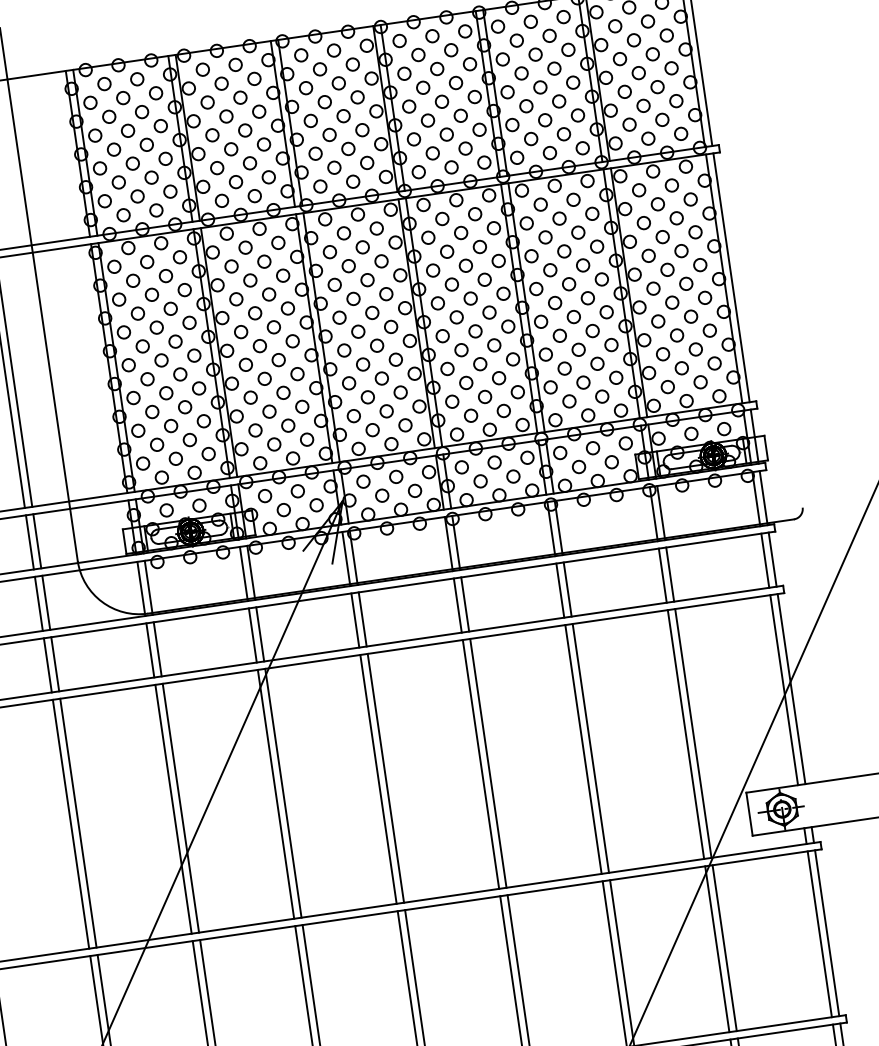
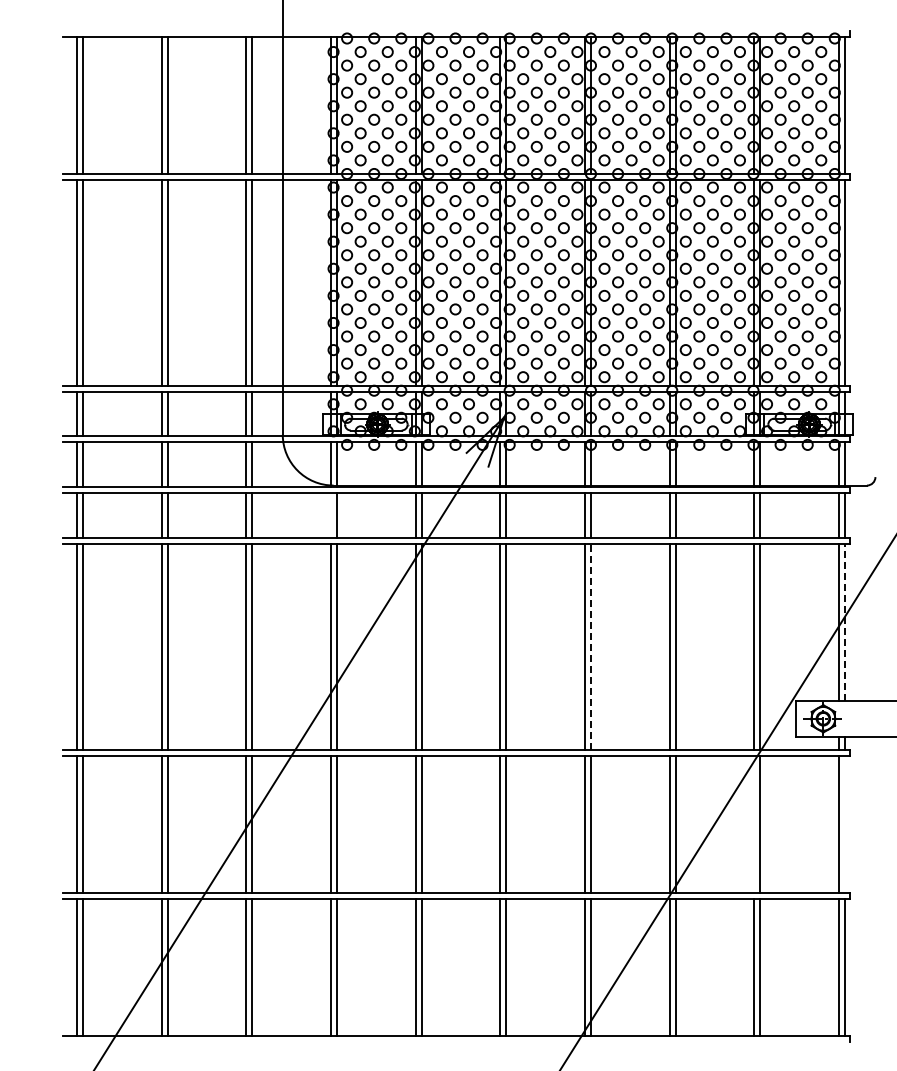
line: (149, 650) -> (330, 515), removed
line: (792, 688) -> (845, 622), solid -> dashed
line: (488, 762) -> (591, 646), solid -> dashed
line: (827, 932) -> (845, 823), removed
line: (717, 948) -> (754, 823), removed

